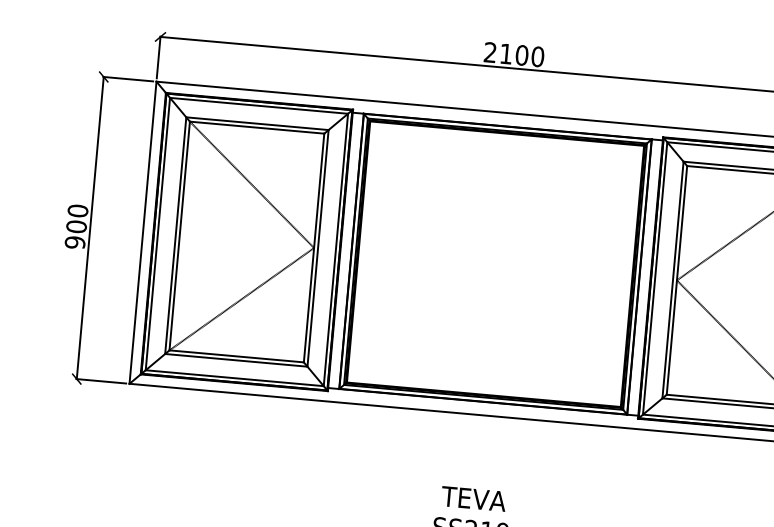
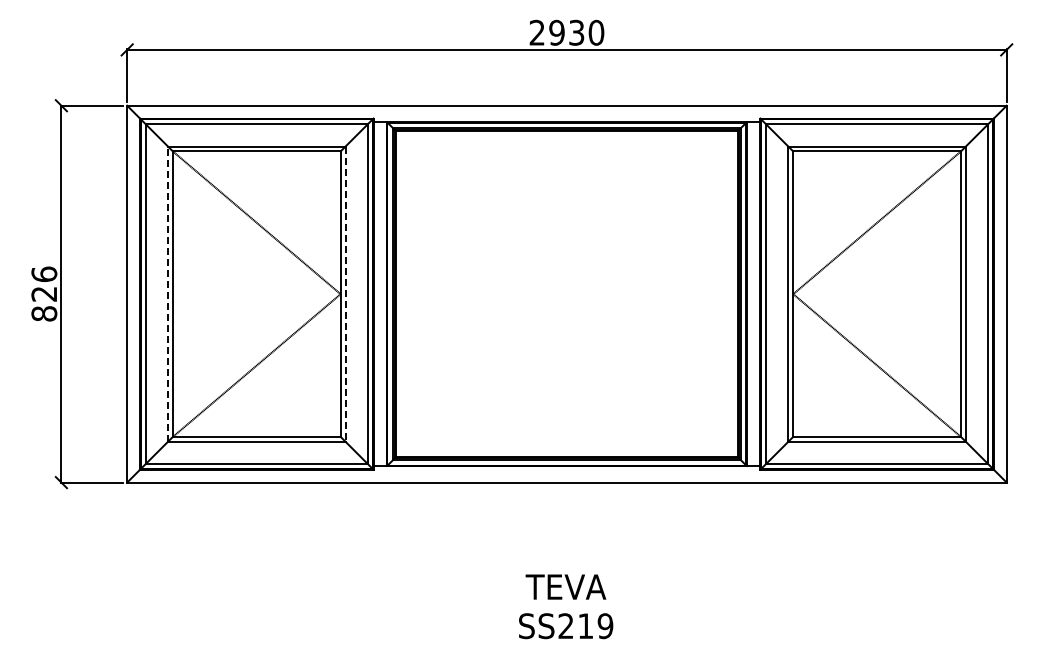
text: (513, 54) -> (566, 32), 2100 -> 2930
text: (76, 226) -> (44, 293), 900 -> 826
line: (176, 235) -> (168, 294), solid -> dashed
line: (317, 248) -> (345, 294), solid -> dashed

